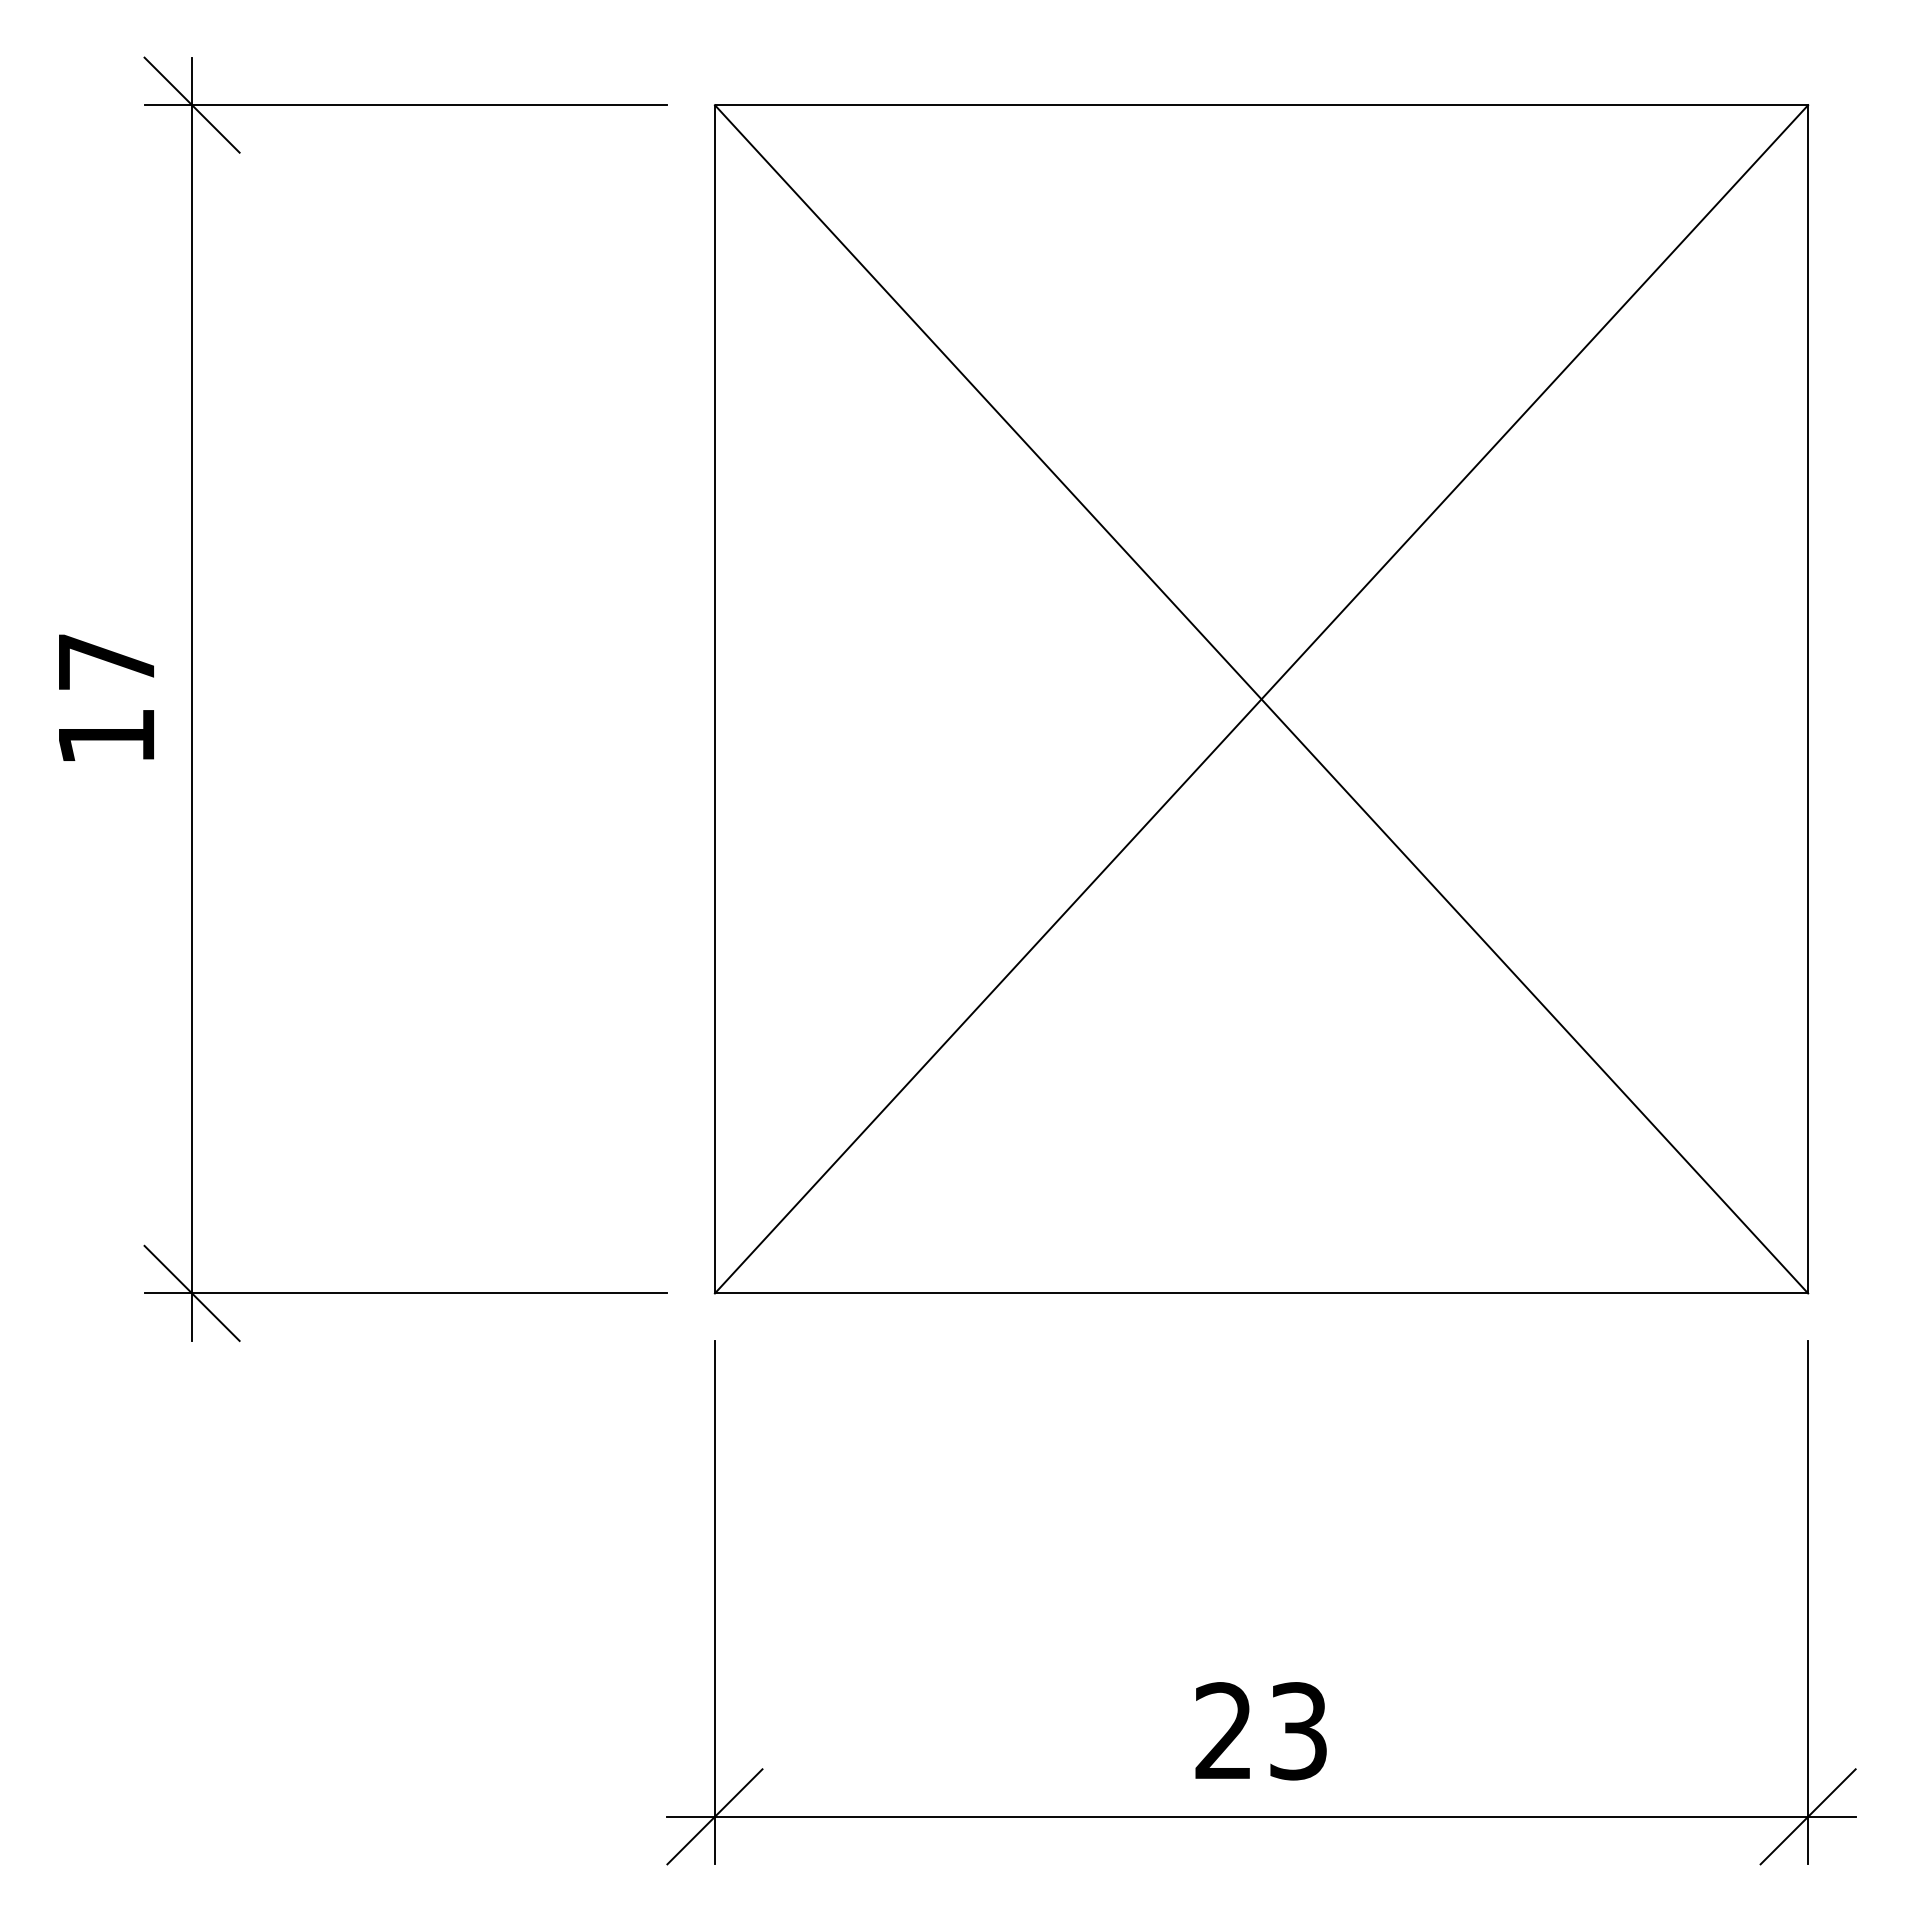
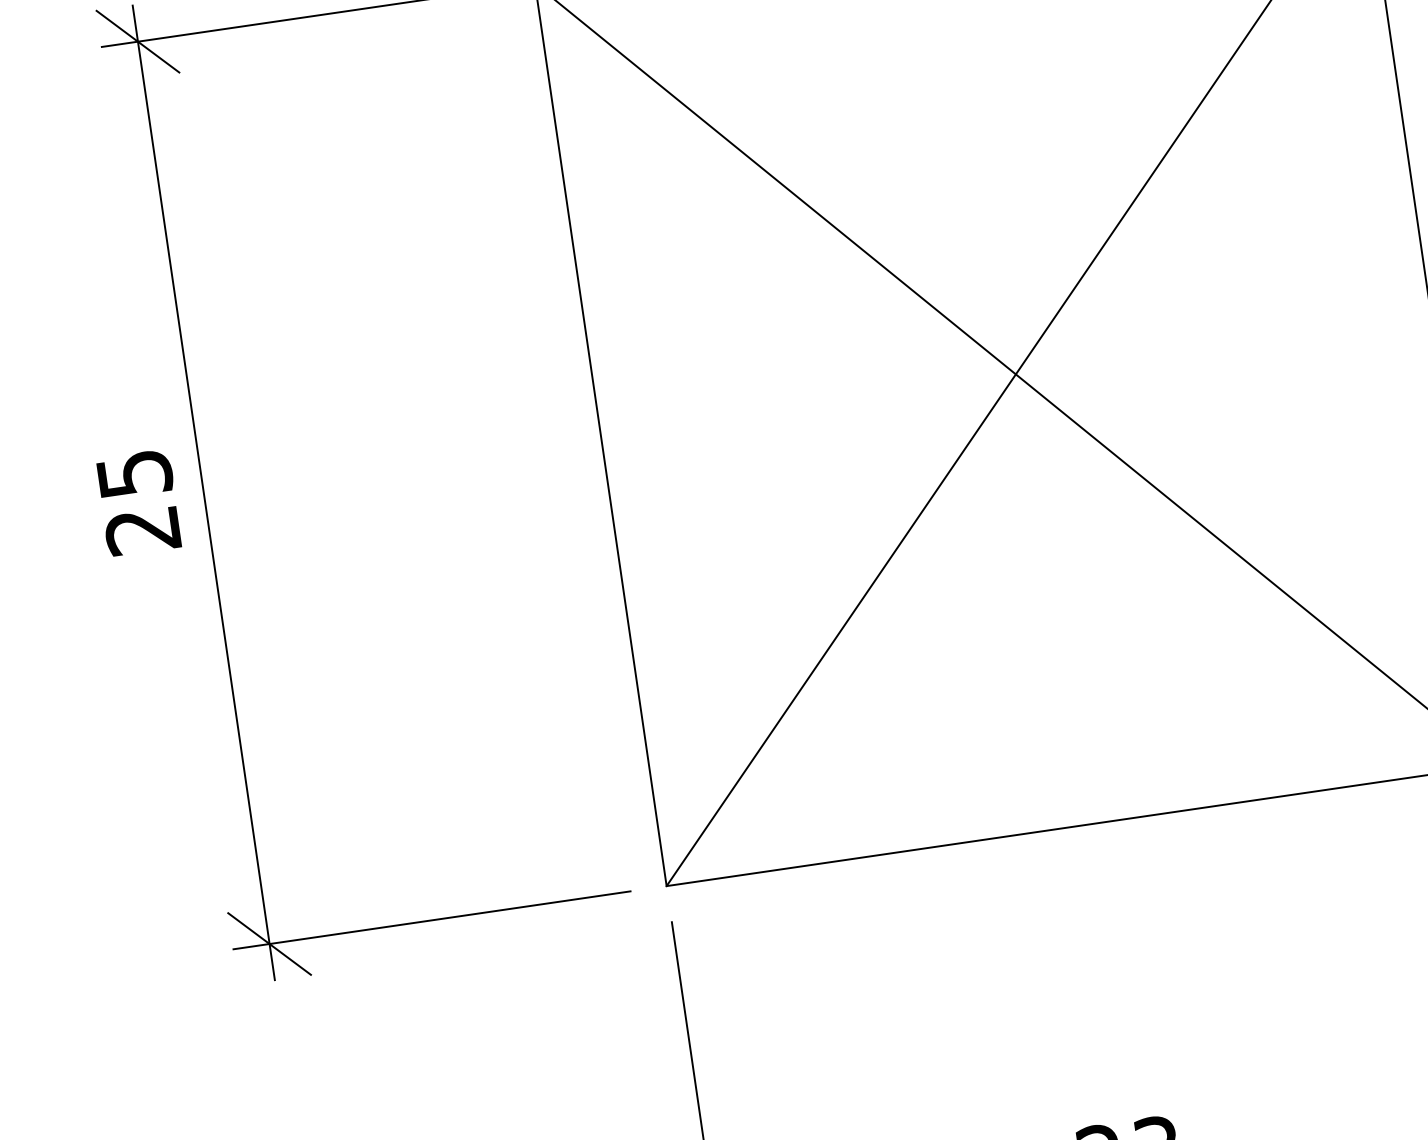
text: (106, 699) -> (138, 502), 17 -> 25

